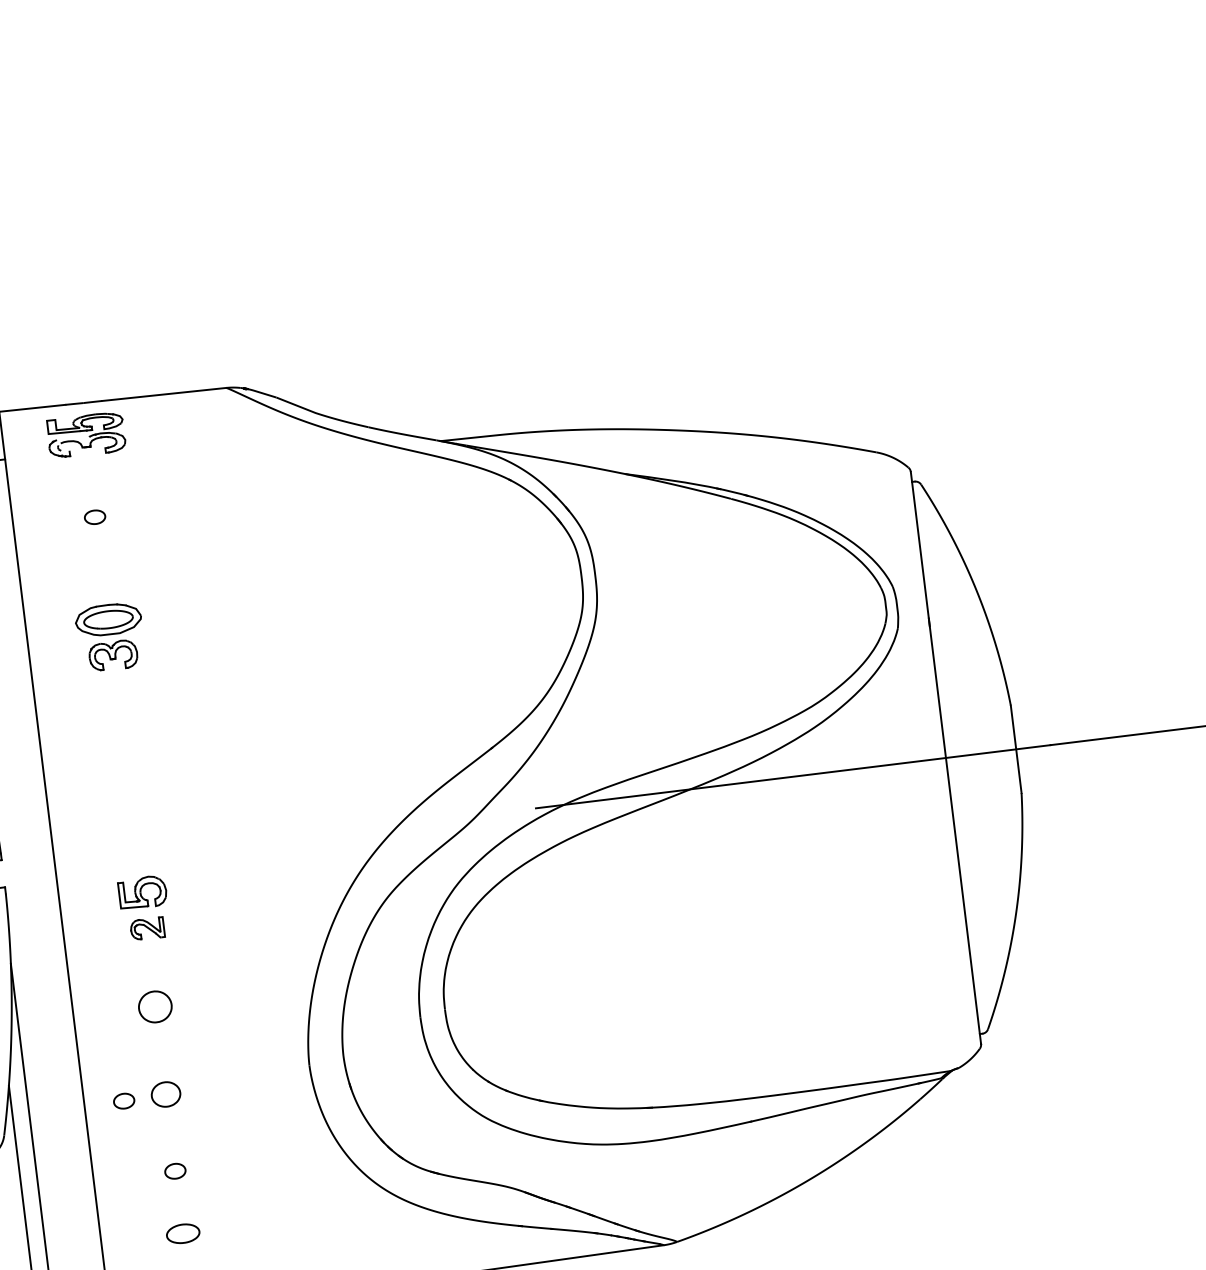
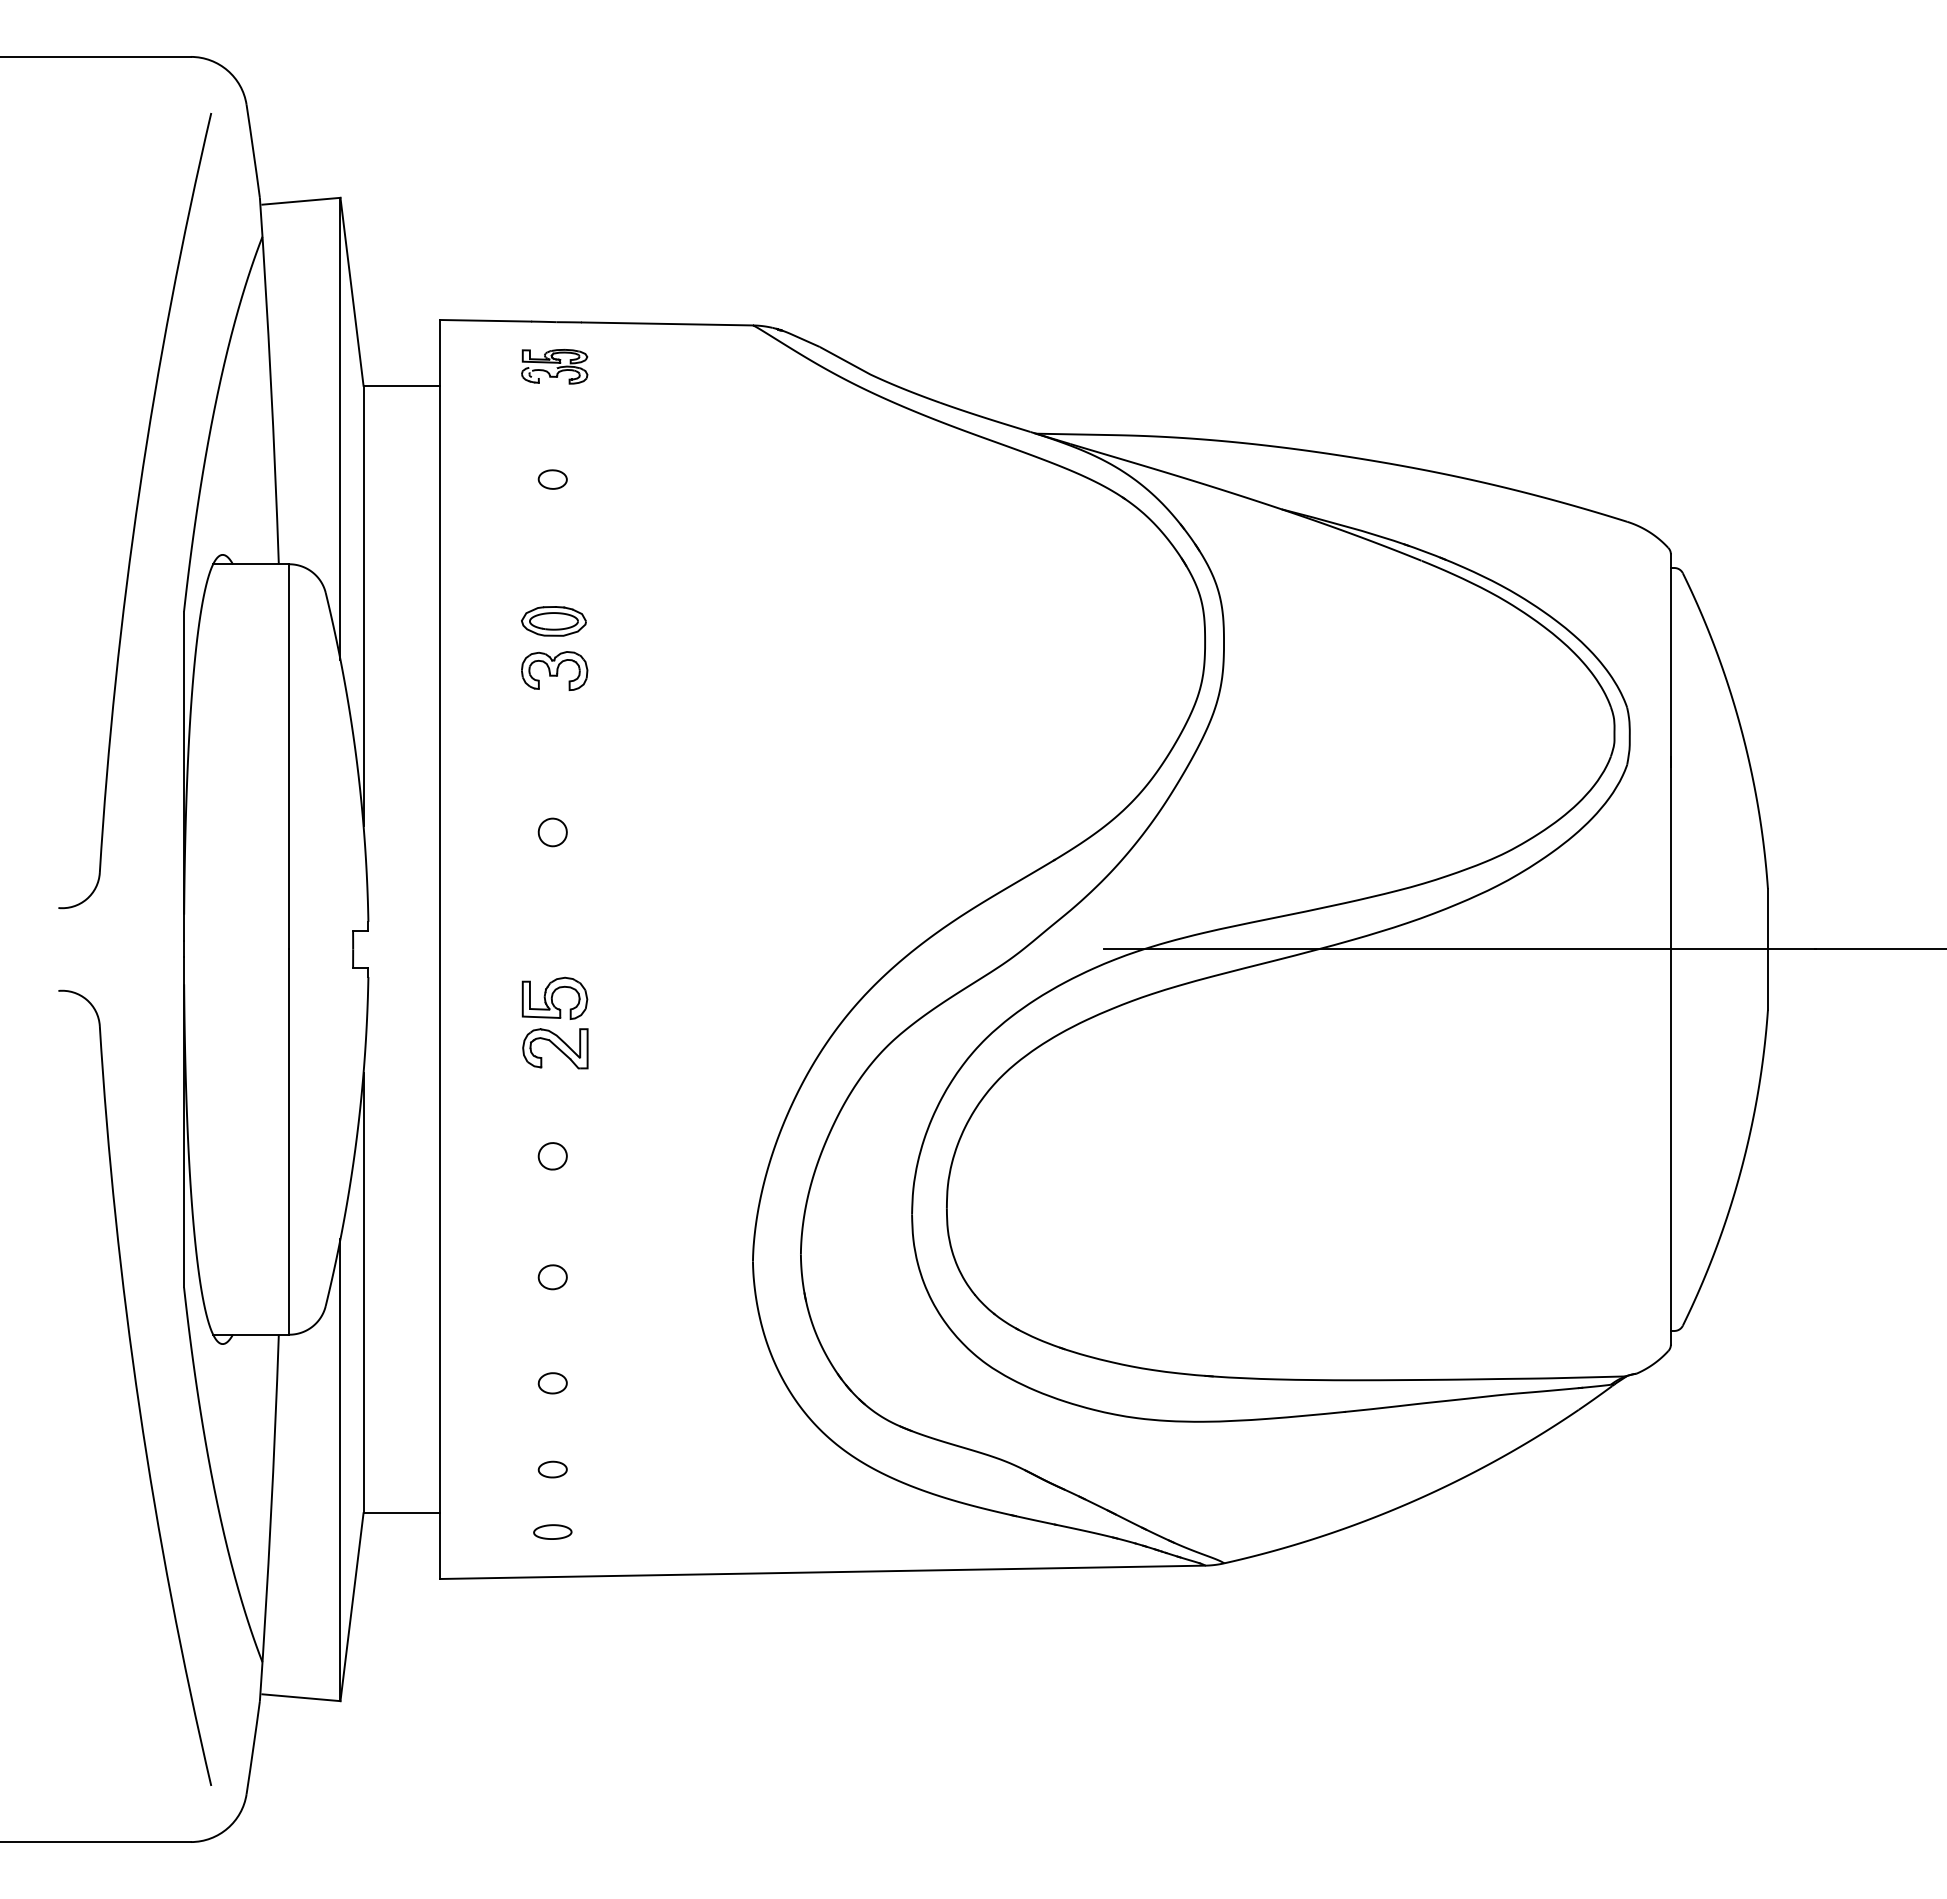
part: (86, 435) -> (554, 366), size x0.62
part: (108, 619) -> (553, 621), size x0.71
part: (126, 772) -> (552, 832), added
part: (147, 928) -> (555, 1048), size x1.43
part: (155, 1007) -> (552, 1156), size x0.62
part: (165, 1094) -> (552, 1277), size x0.71
part: (123, 1101) -> (494, 1279), removed
part: (182, 1233) -> (552, 1469), size x0.62

